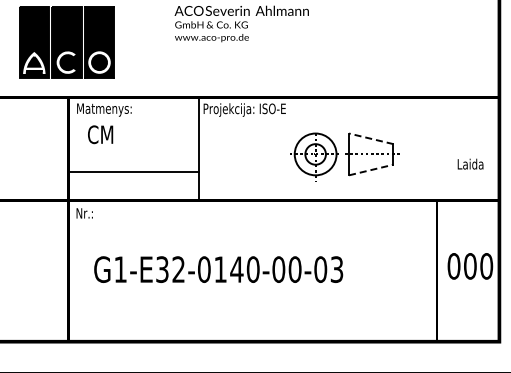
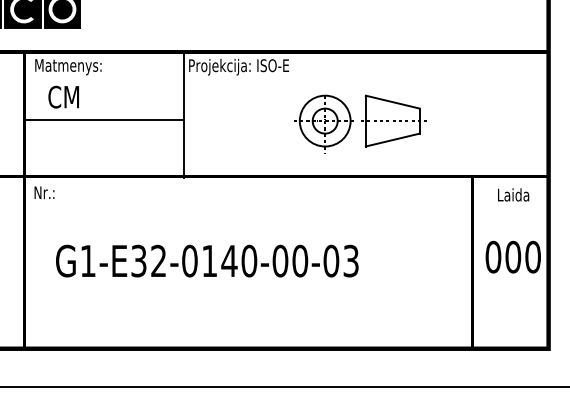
line: (371, 138) -> (393, 101), dashed -> solid
text: (470, 163) -> (513, 194), moved
line: (371, 170) -> (393, 140), dashed -> solid
line: (133, 171) -> (103, 119), moved

